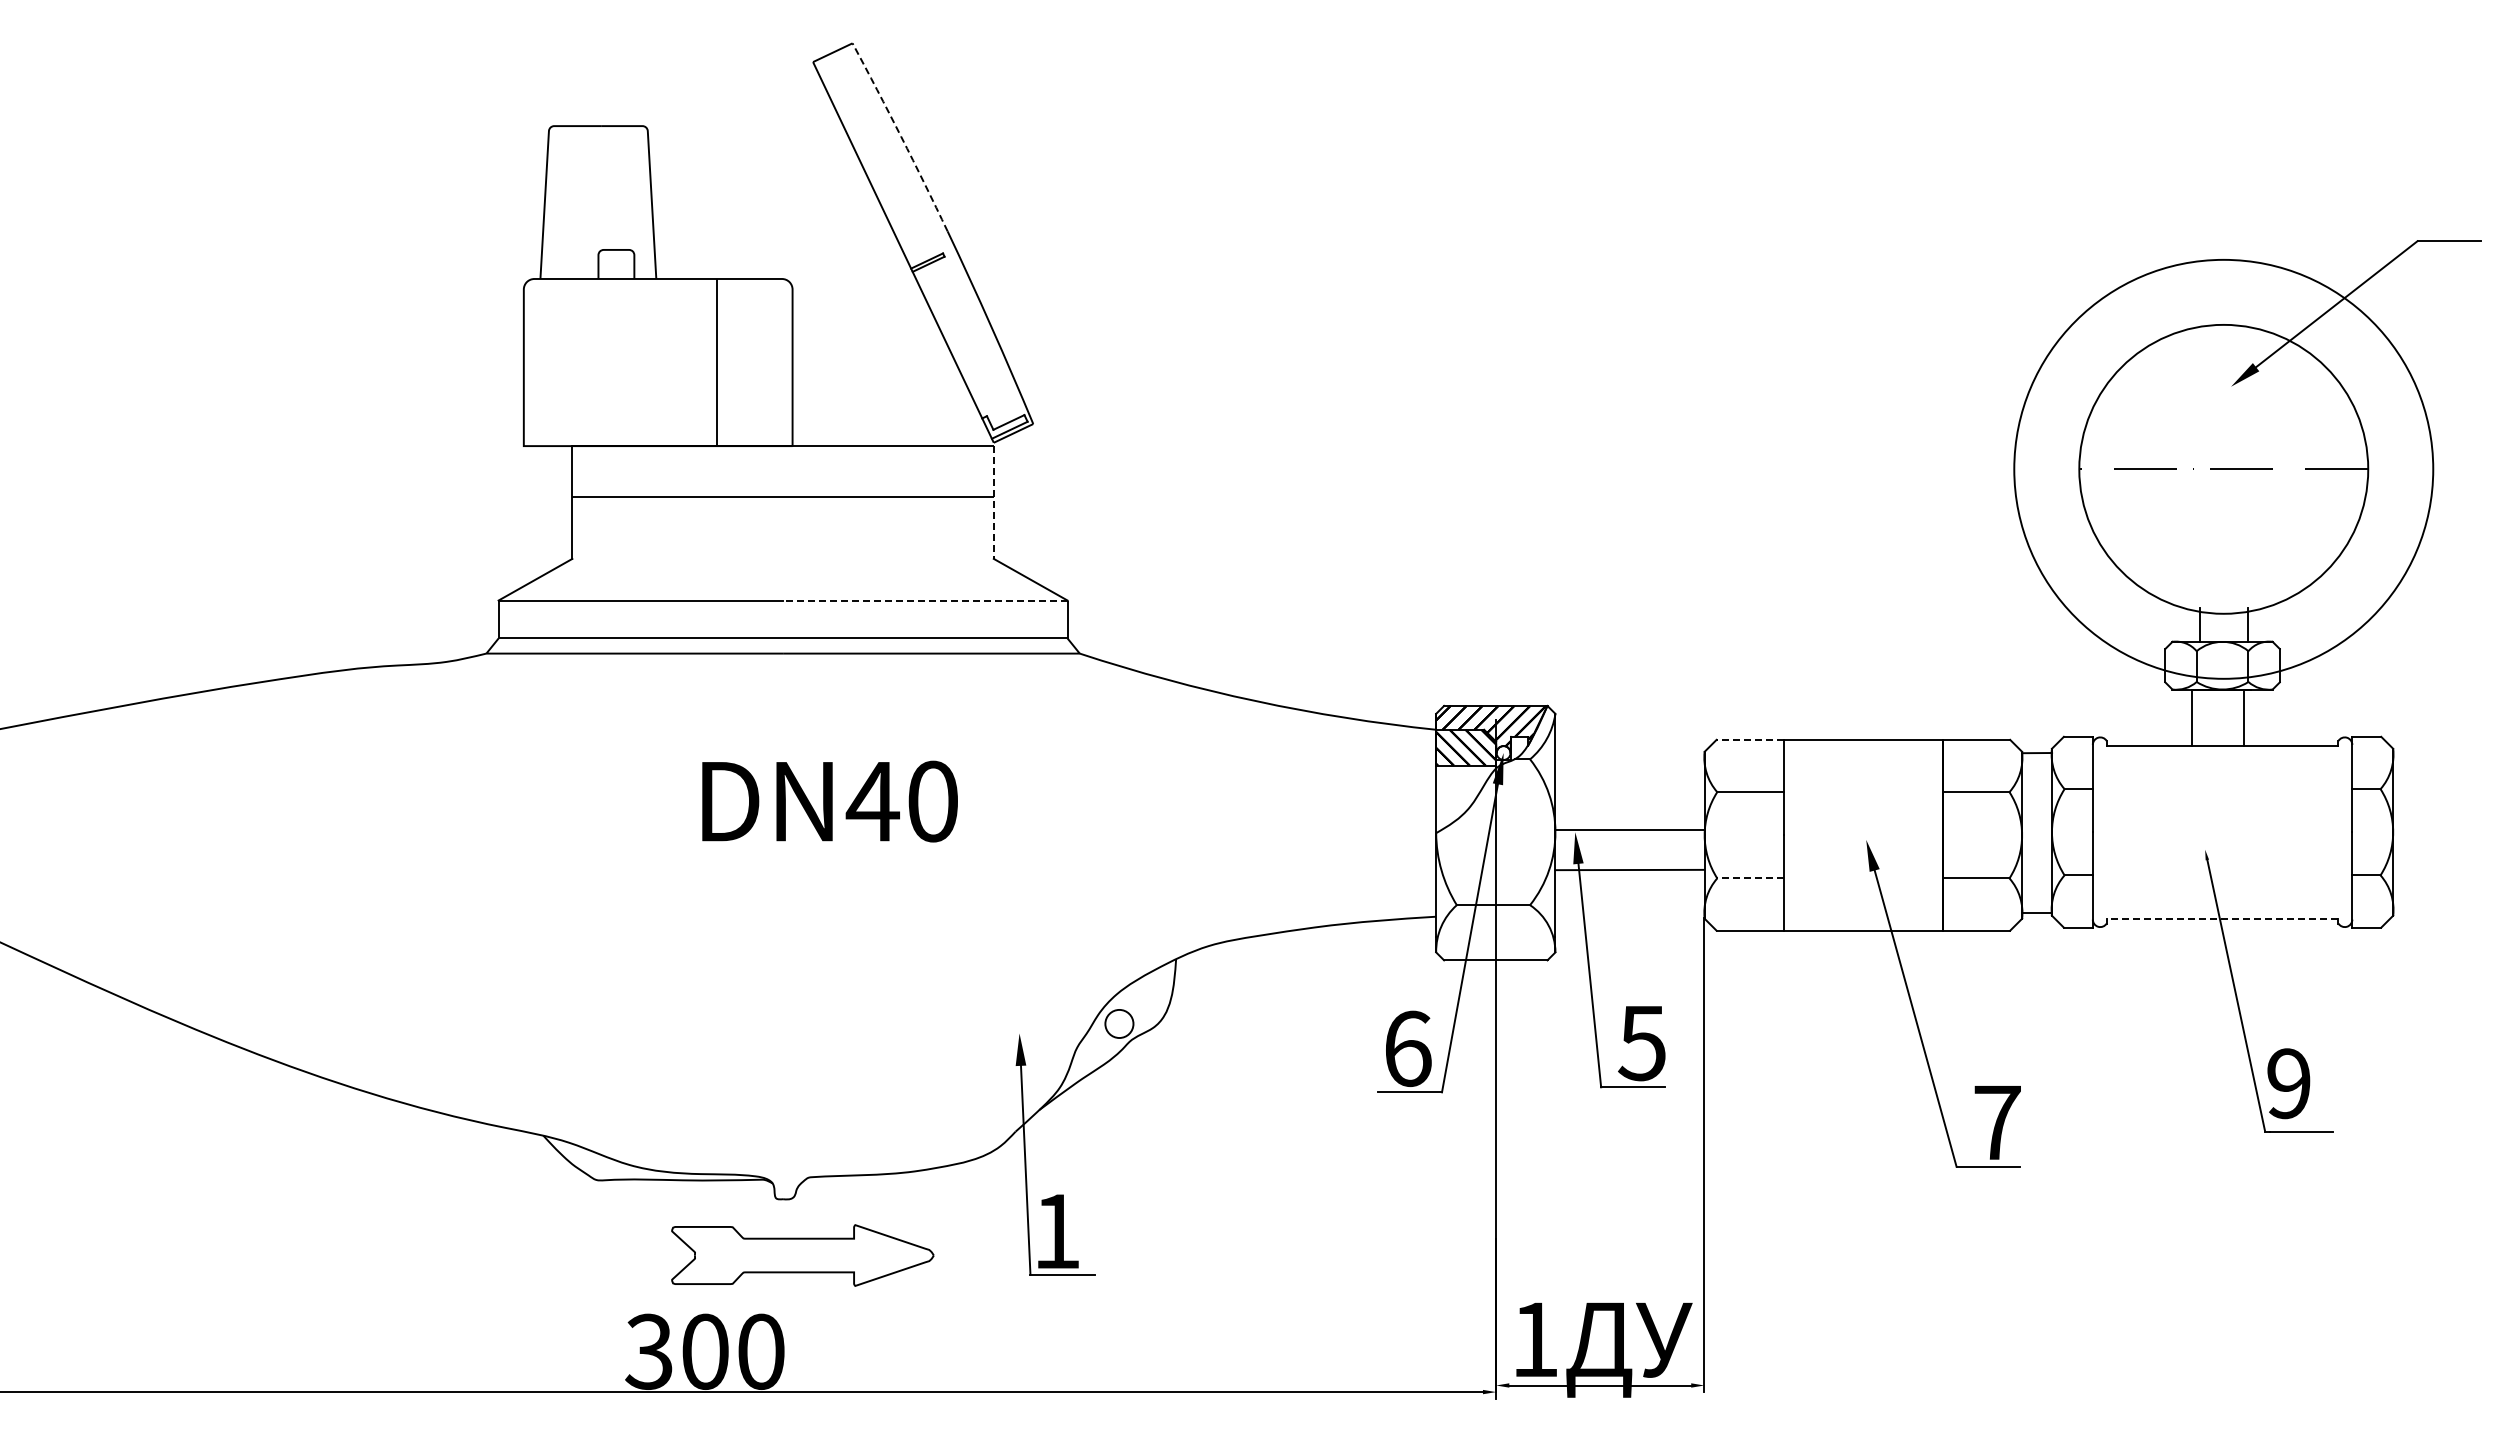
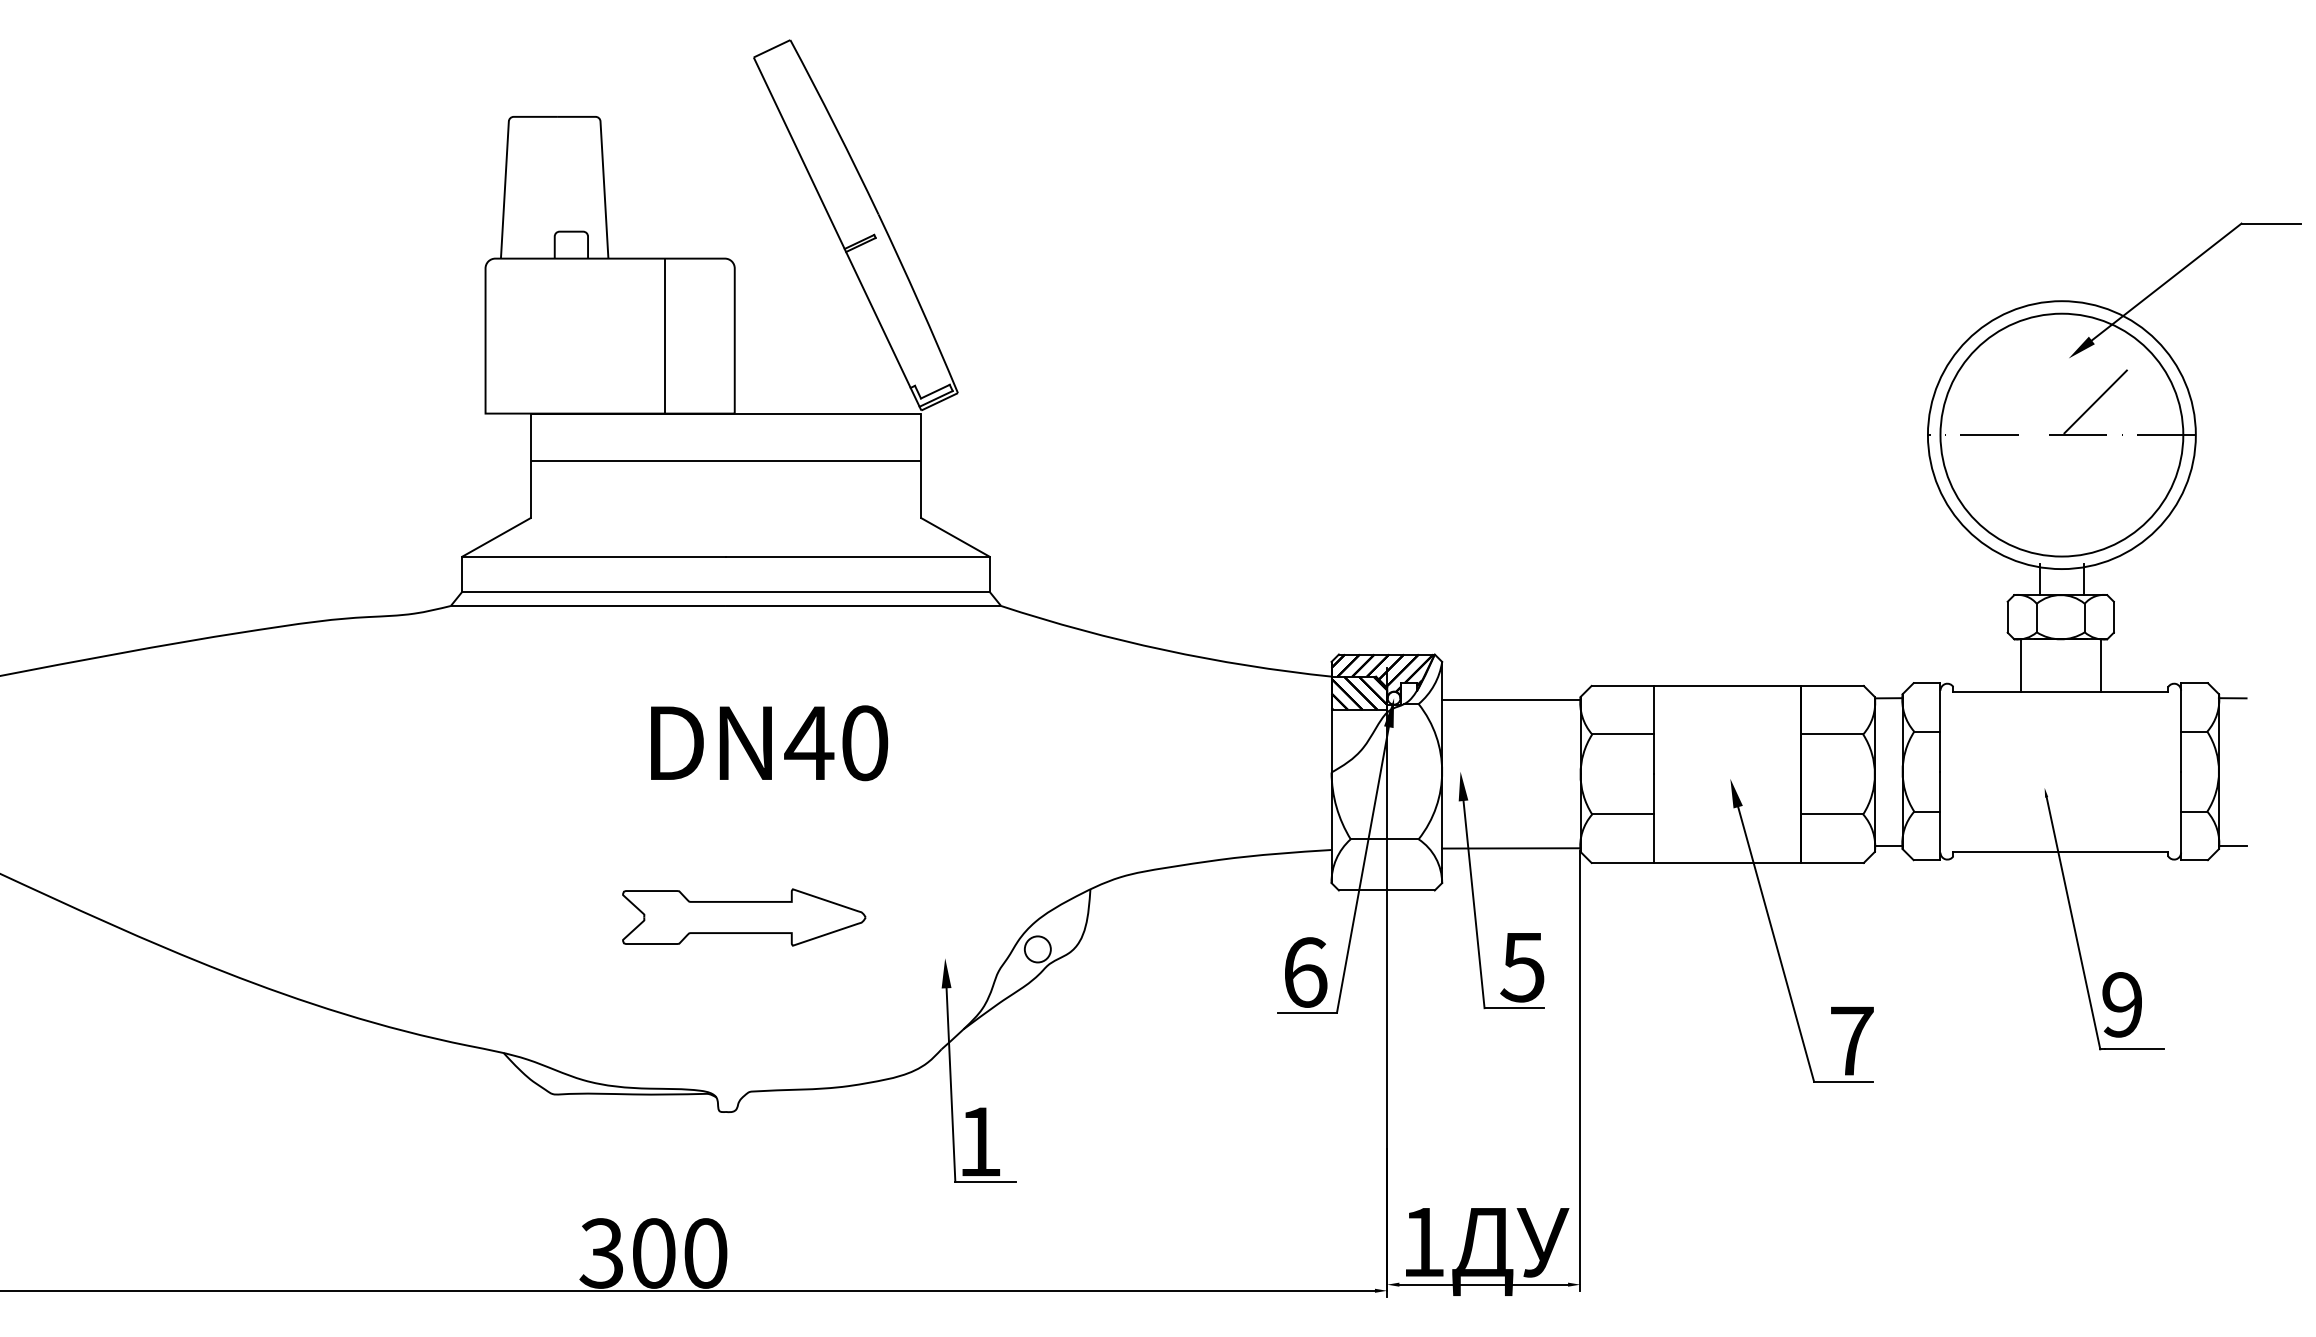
arc: (901, 136) -> (835, 126), dashed -> solid
line: (2259, 433) -> (2095, 401), added
circle: (2223, 469) -> (2061, 435), size x0.62
line: (993, 503) -> (921, 466), dashed -> solid
line: (924, 600) -> (857, 556), dashed -> solid
line: (2191, 717) -> (2100, 665), moved
line: (2243, 717) -> (2020, 665), moved
line: (1750, 739) -> (1623, 685), dashed -> solid
line: (2407, 753) -> (2232, 698), added
line: (1629, 830) -> (1510, 700), moved
line: (1629, 869) -> (1510, 847), moved
line: (1750, 878) -> (1623, 814), dashed -> solid
line: (2408, 912) -> (2233, 846), added
line: (2222, 918) -> (2060, 851), dashed -> solid
part: (802, 1255) -> (743, 917), moved

